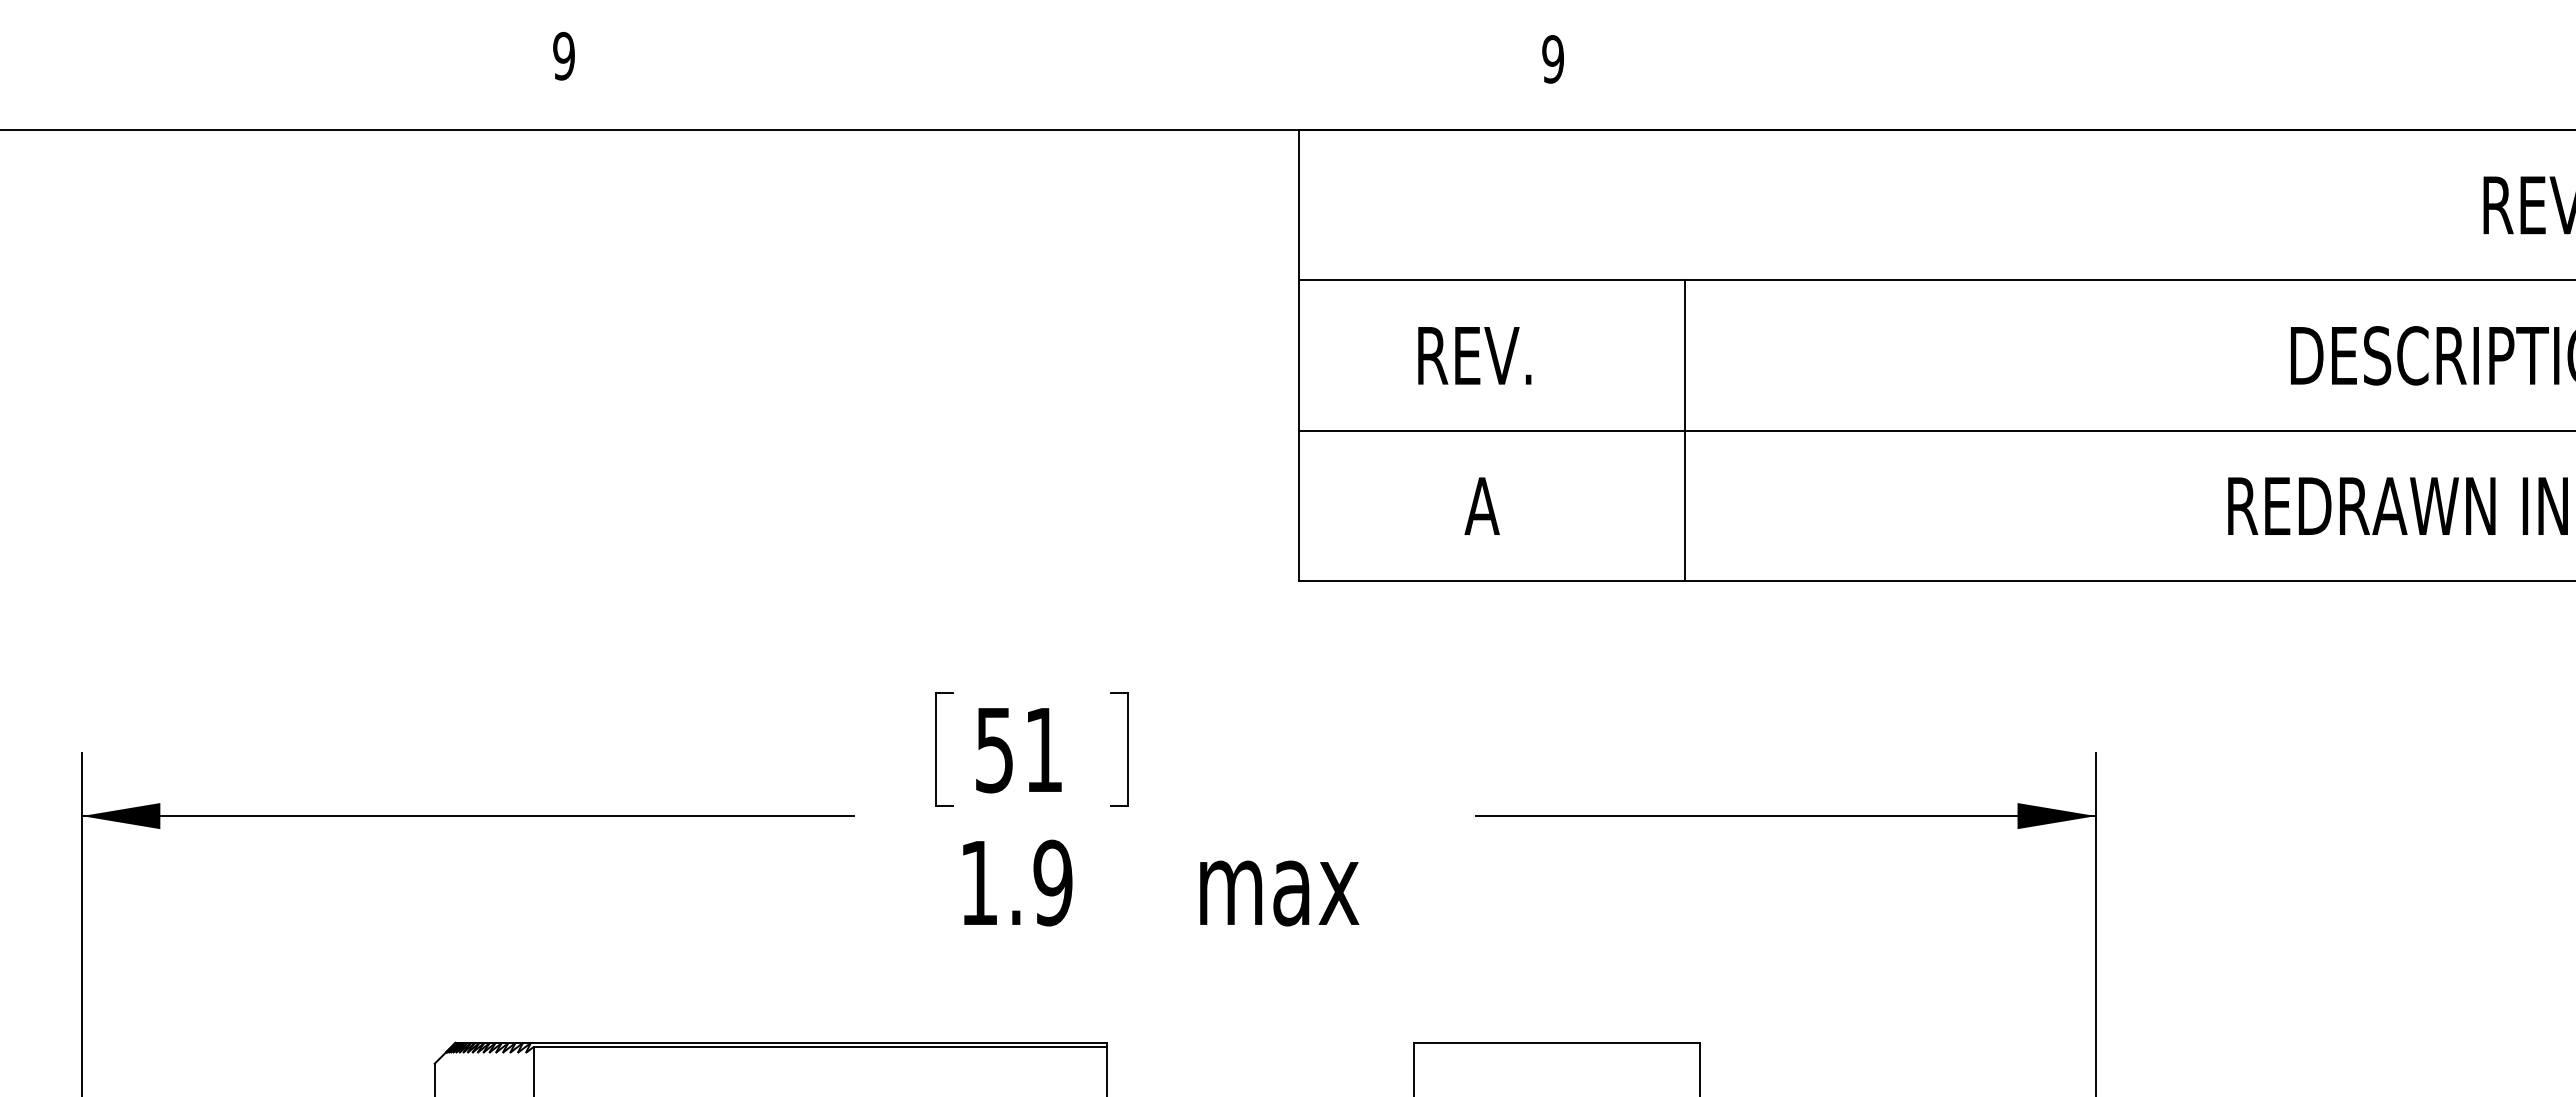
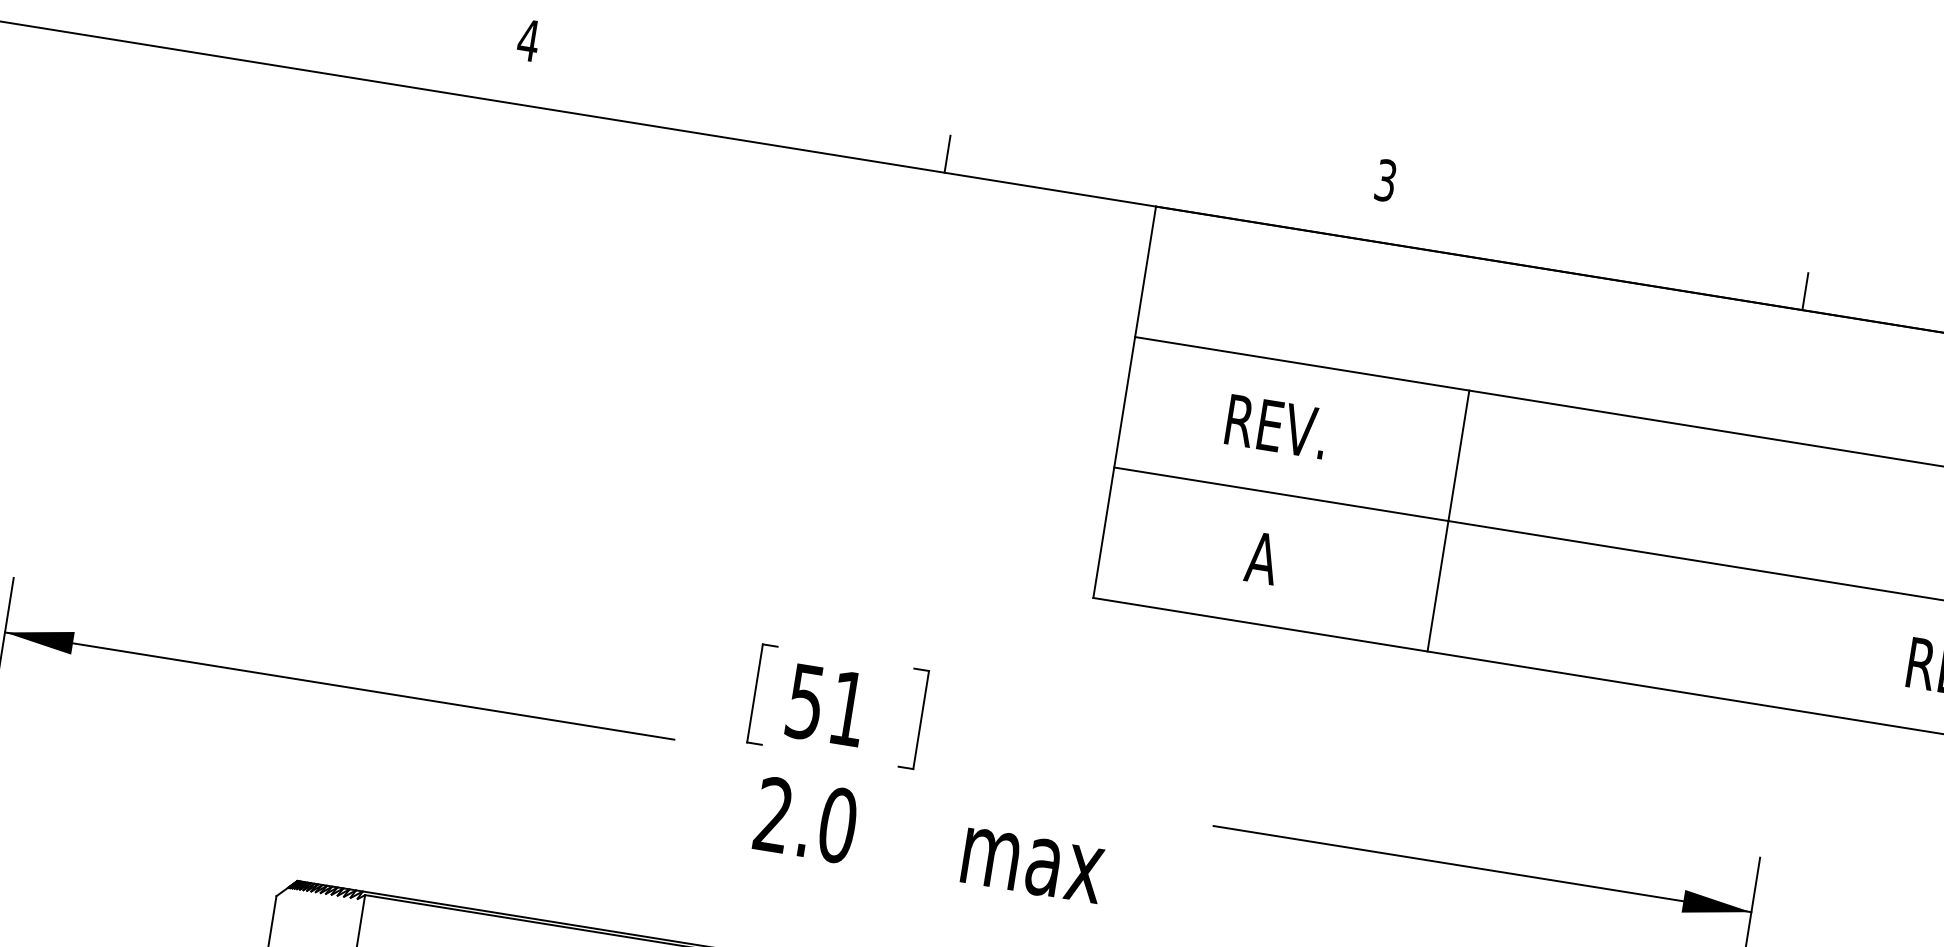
text: (563, 55) -> (528, 39), 9 -> 4
text: (1552, 59) -> (1385, 180), 9 -> 3
line: (1055, 108) -> (947, 154), added
line: (2044, 108) -> (1805, 291), added
text: (1016, 882) -> (806, 819), 1.9 -> 2.0

